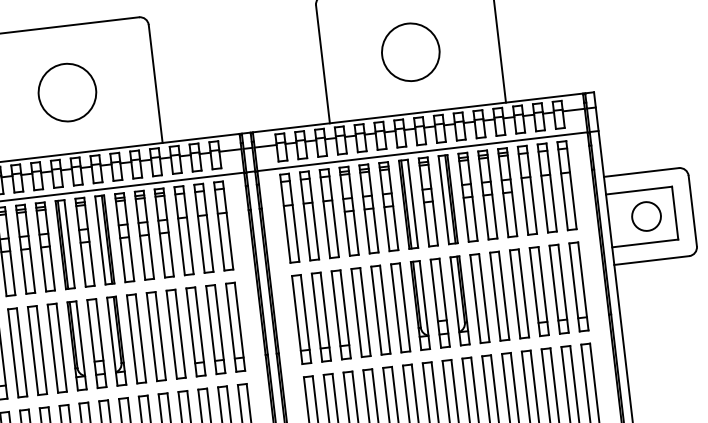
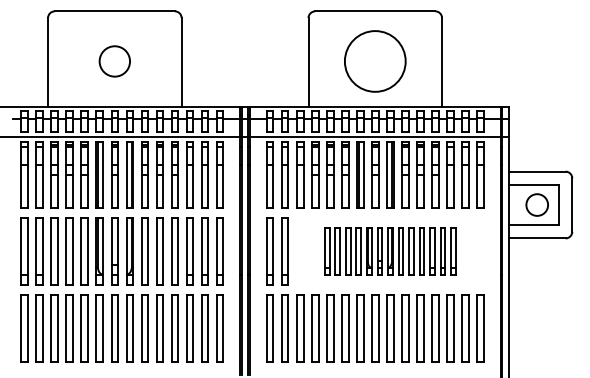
circle: (411, 52) -> (375, 61), size x1.4
circle: (67, 92) -> (114, 61), size x0.7
part: (460, 300) -> (390, 251), size x0.7

